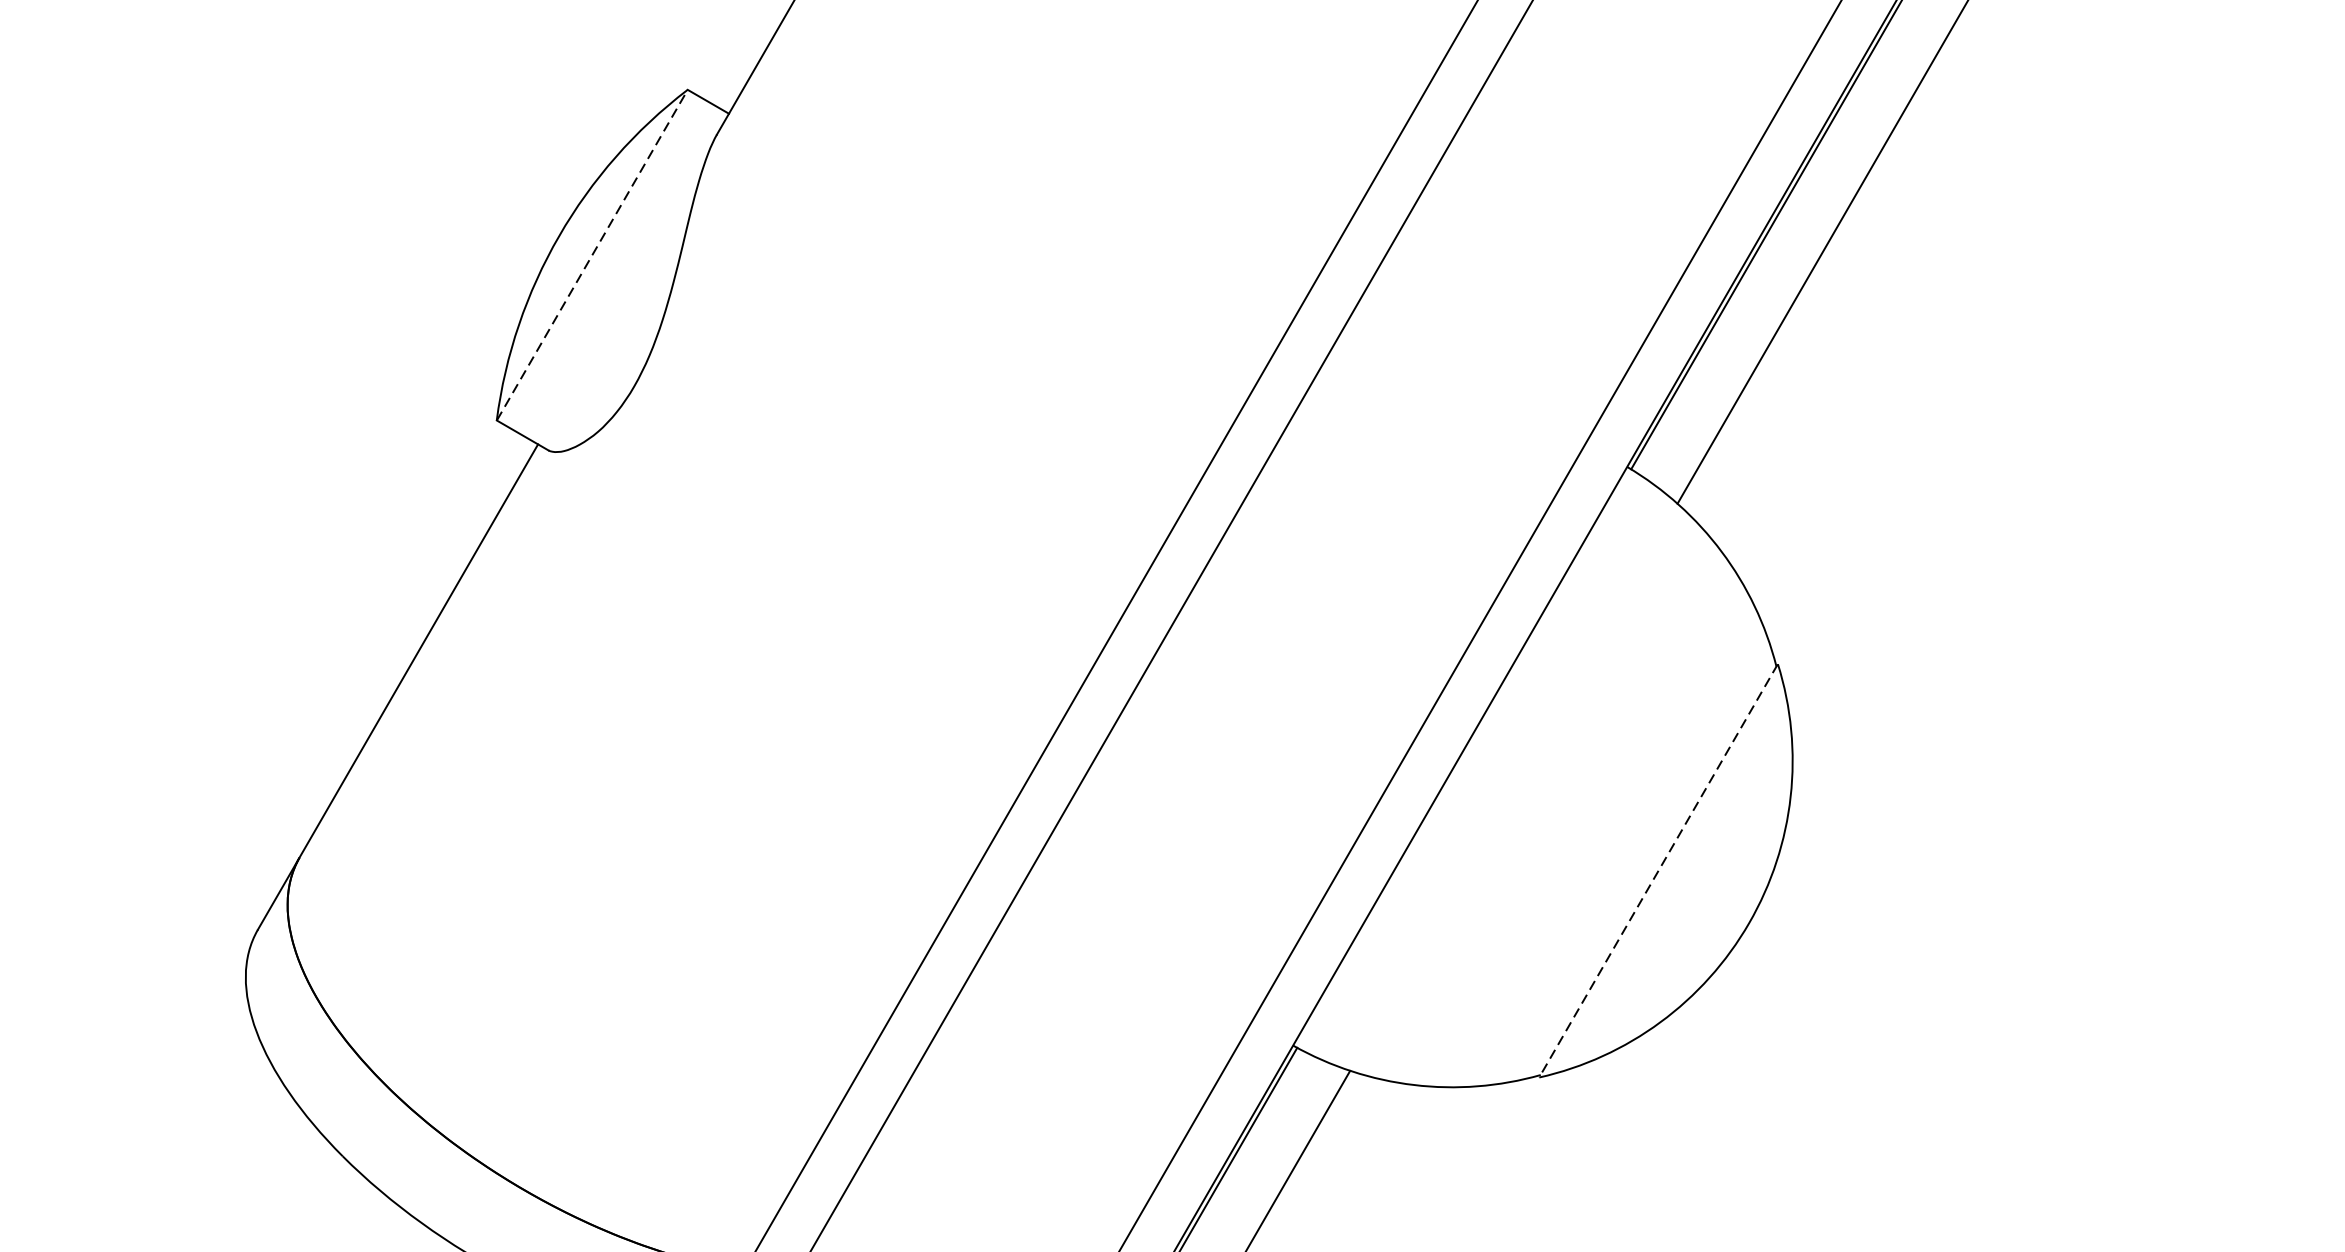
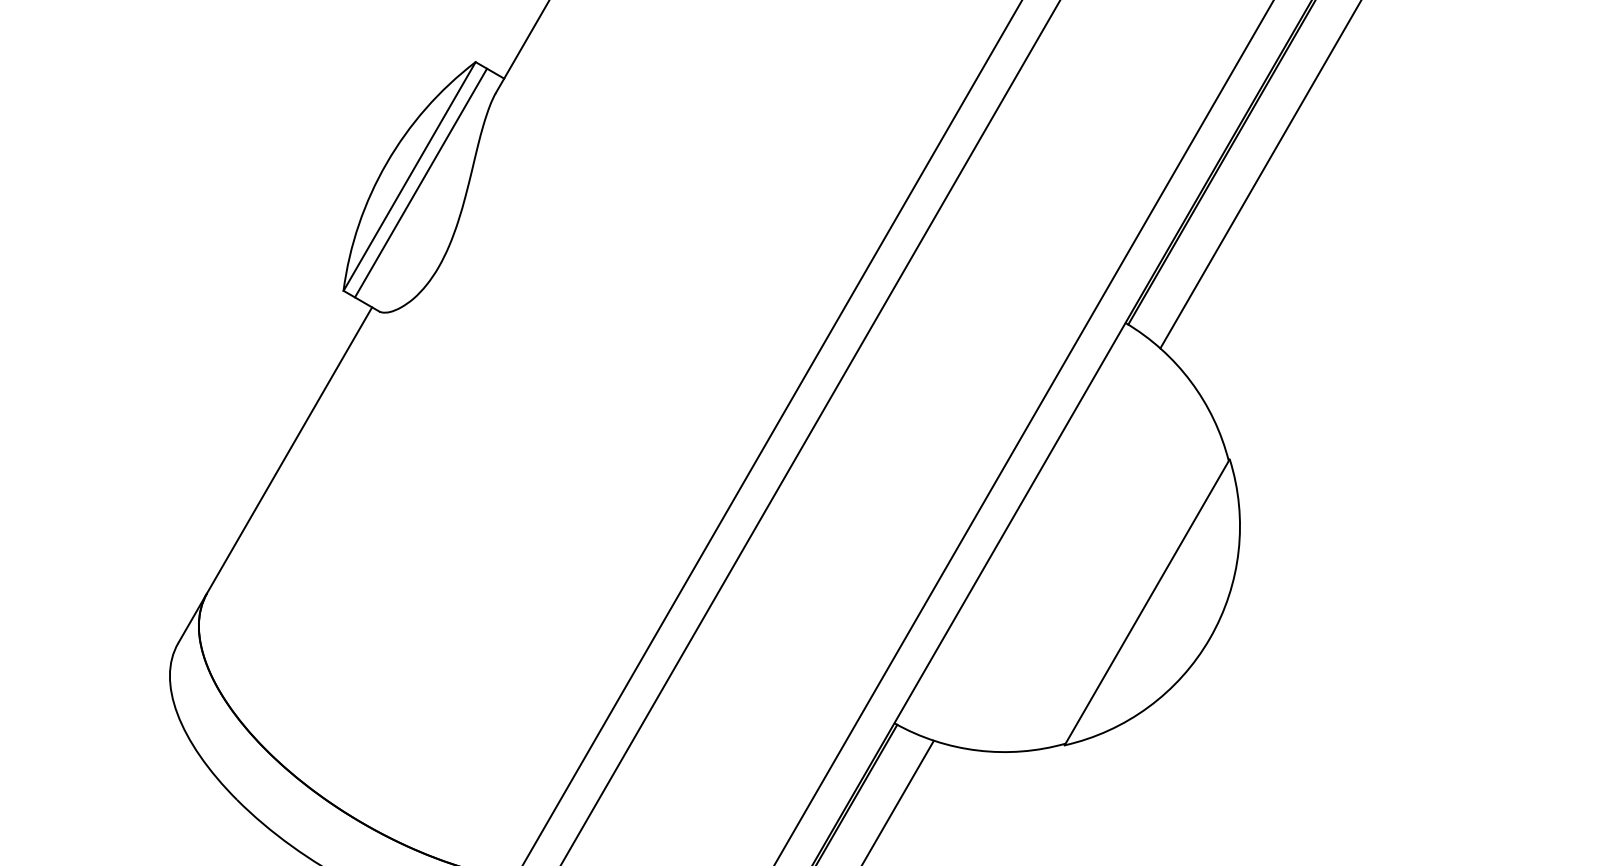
line: (592, 255) -> (409, 176), dashed -> solid
line: (607, 263) -> (420, 182), added
line: (1657, 871) -> (1146, 602), dashed -> solid

